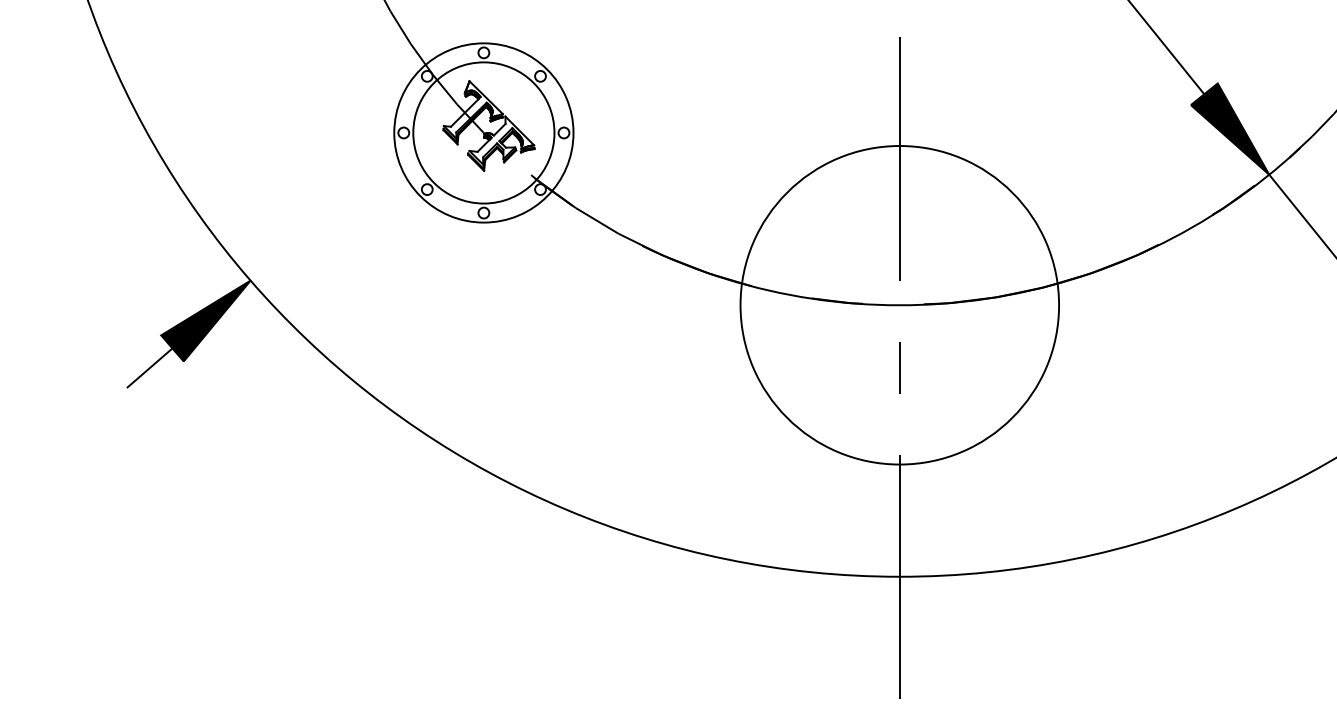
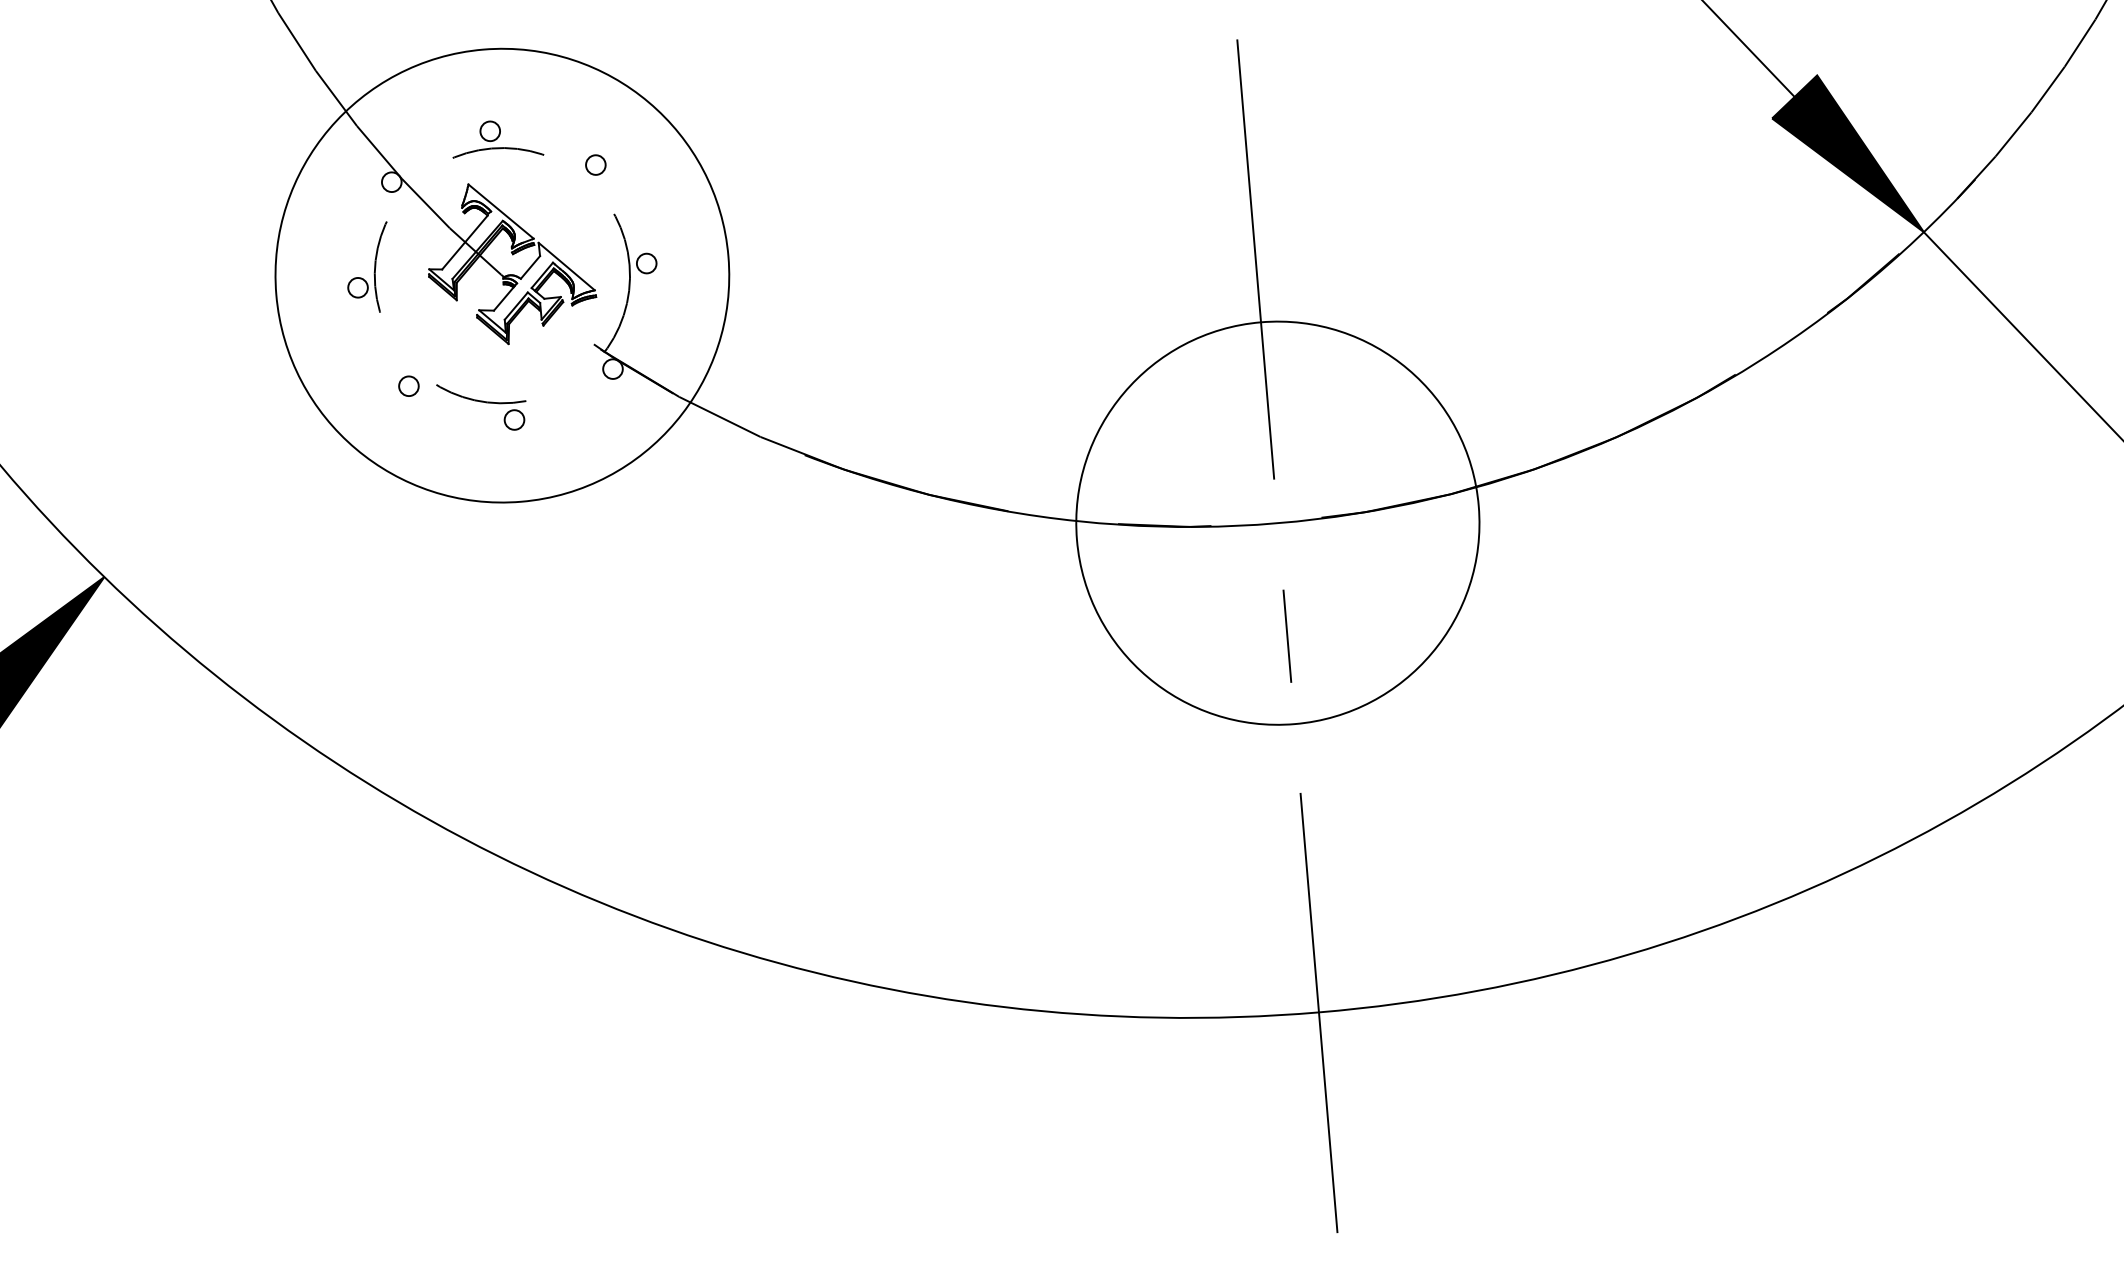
circle: (483, 132) -> (501, 274), size x1.4
circle: (483, 132) -> (501, 274), solid -> dashed
circle: (899, 305) -> (1277, 523), size x0.7

